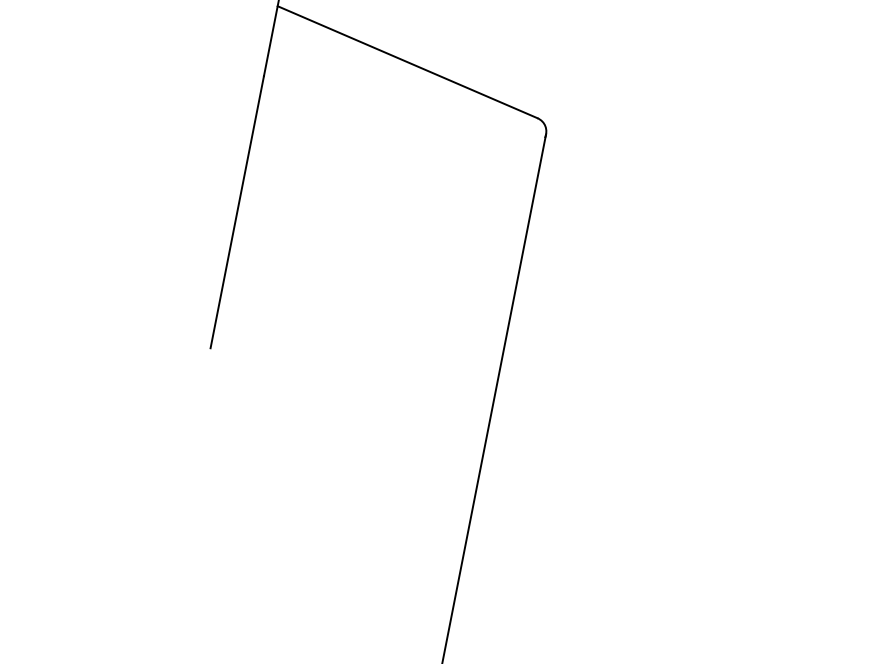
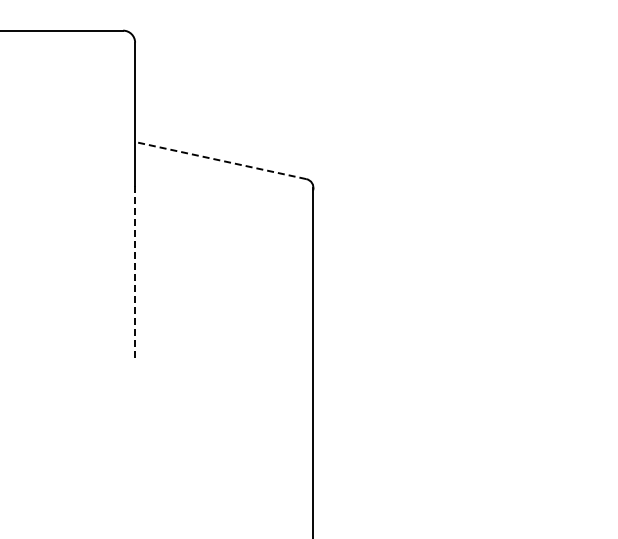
line: (407, 62) -> (220, 160), solid -> dashed
line: (237, 213) -> (135, 272), solid -> dashed

